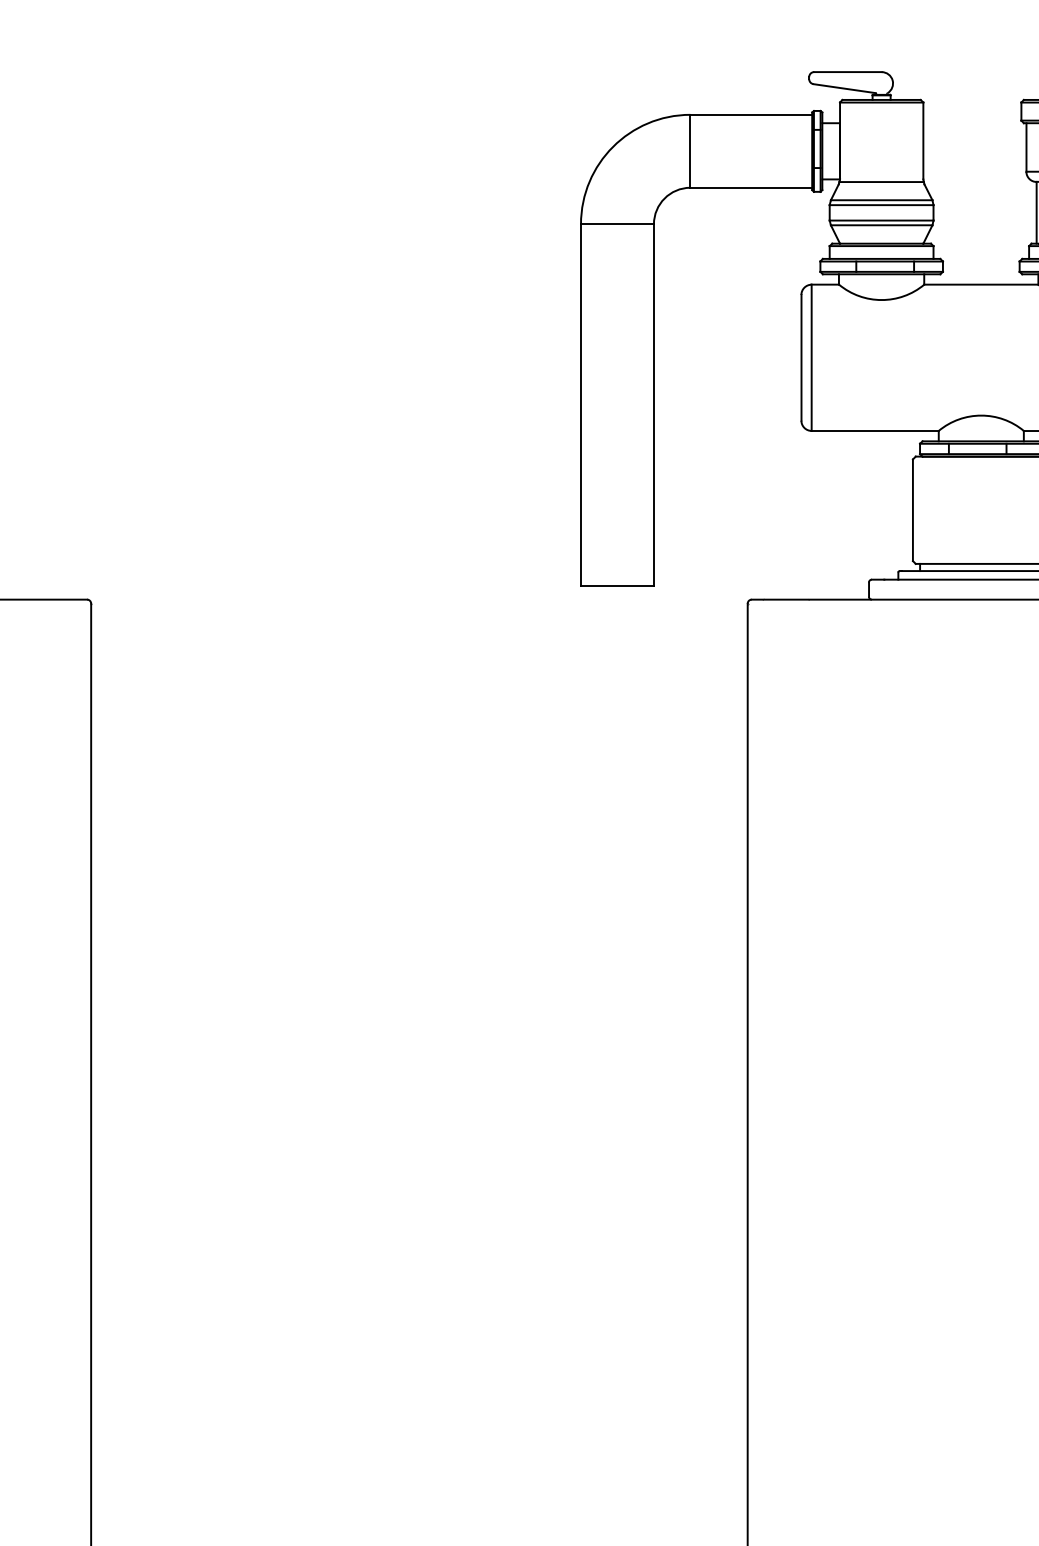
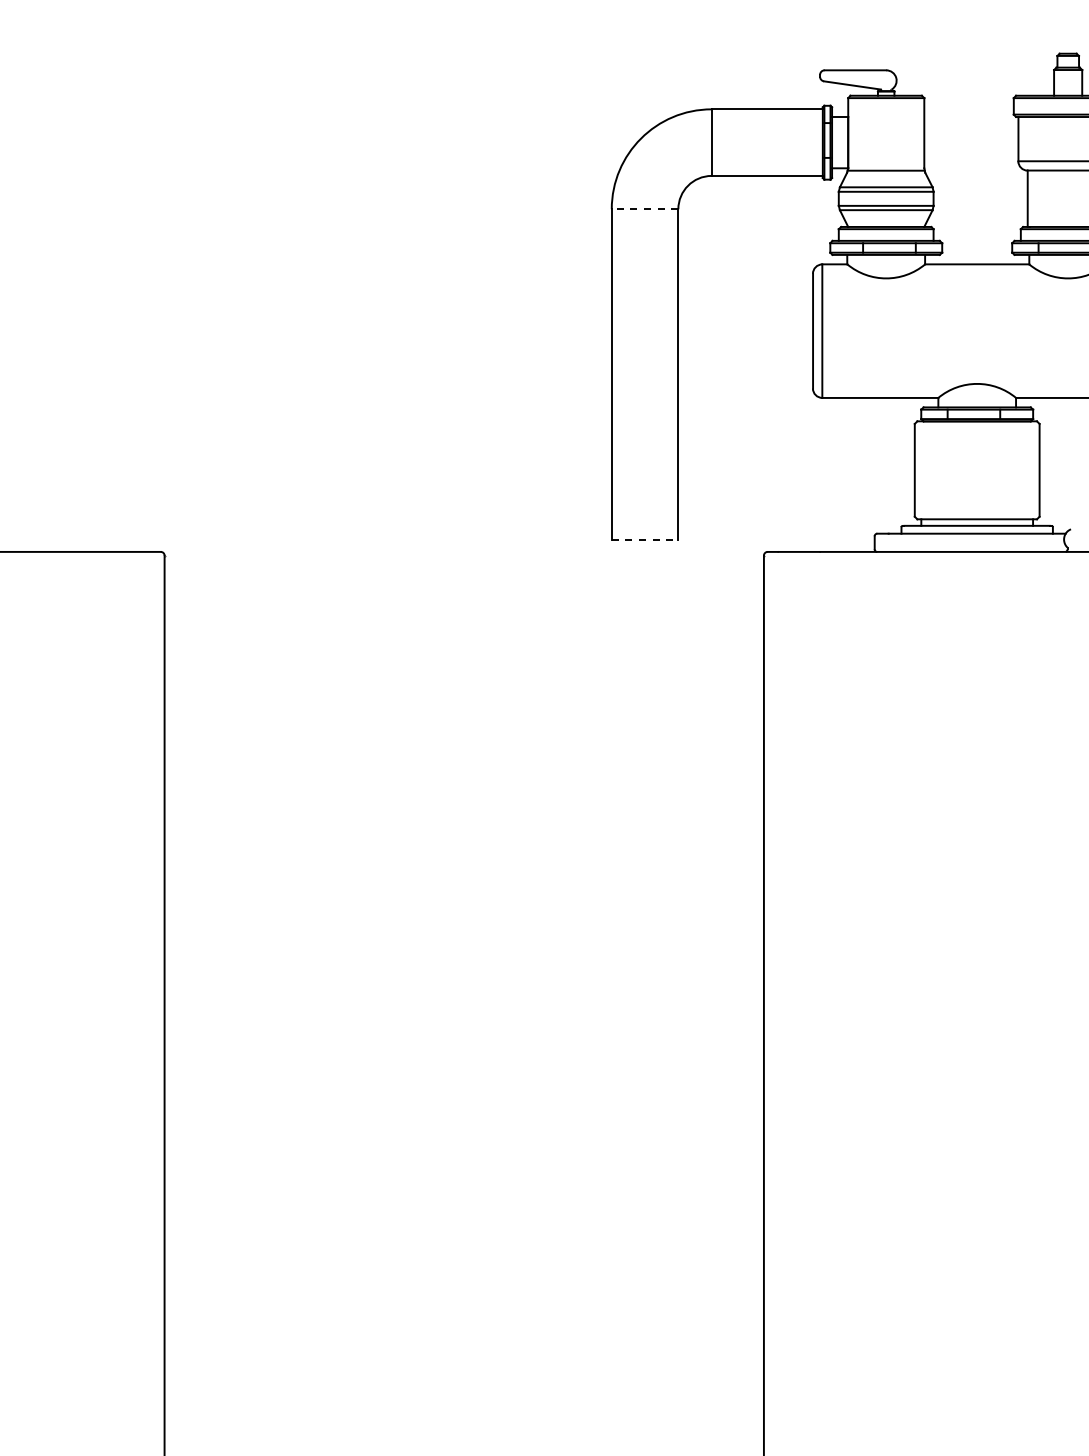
line: (616, 224) -> (644, 209), solid -> dashed
line: (617, 586) -> (645, 539), solid -> dashed

